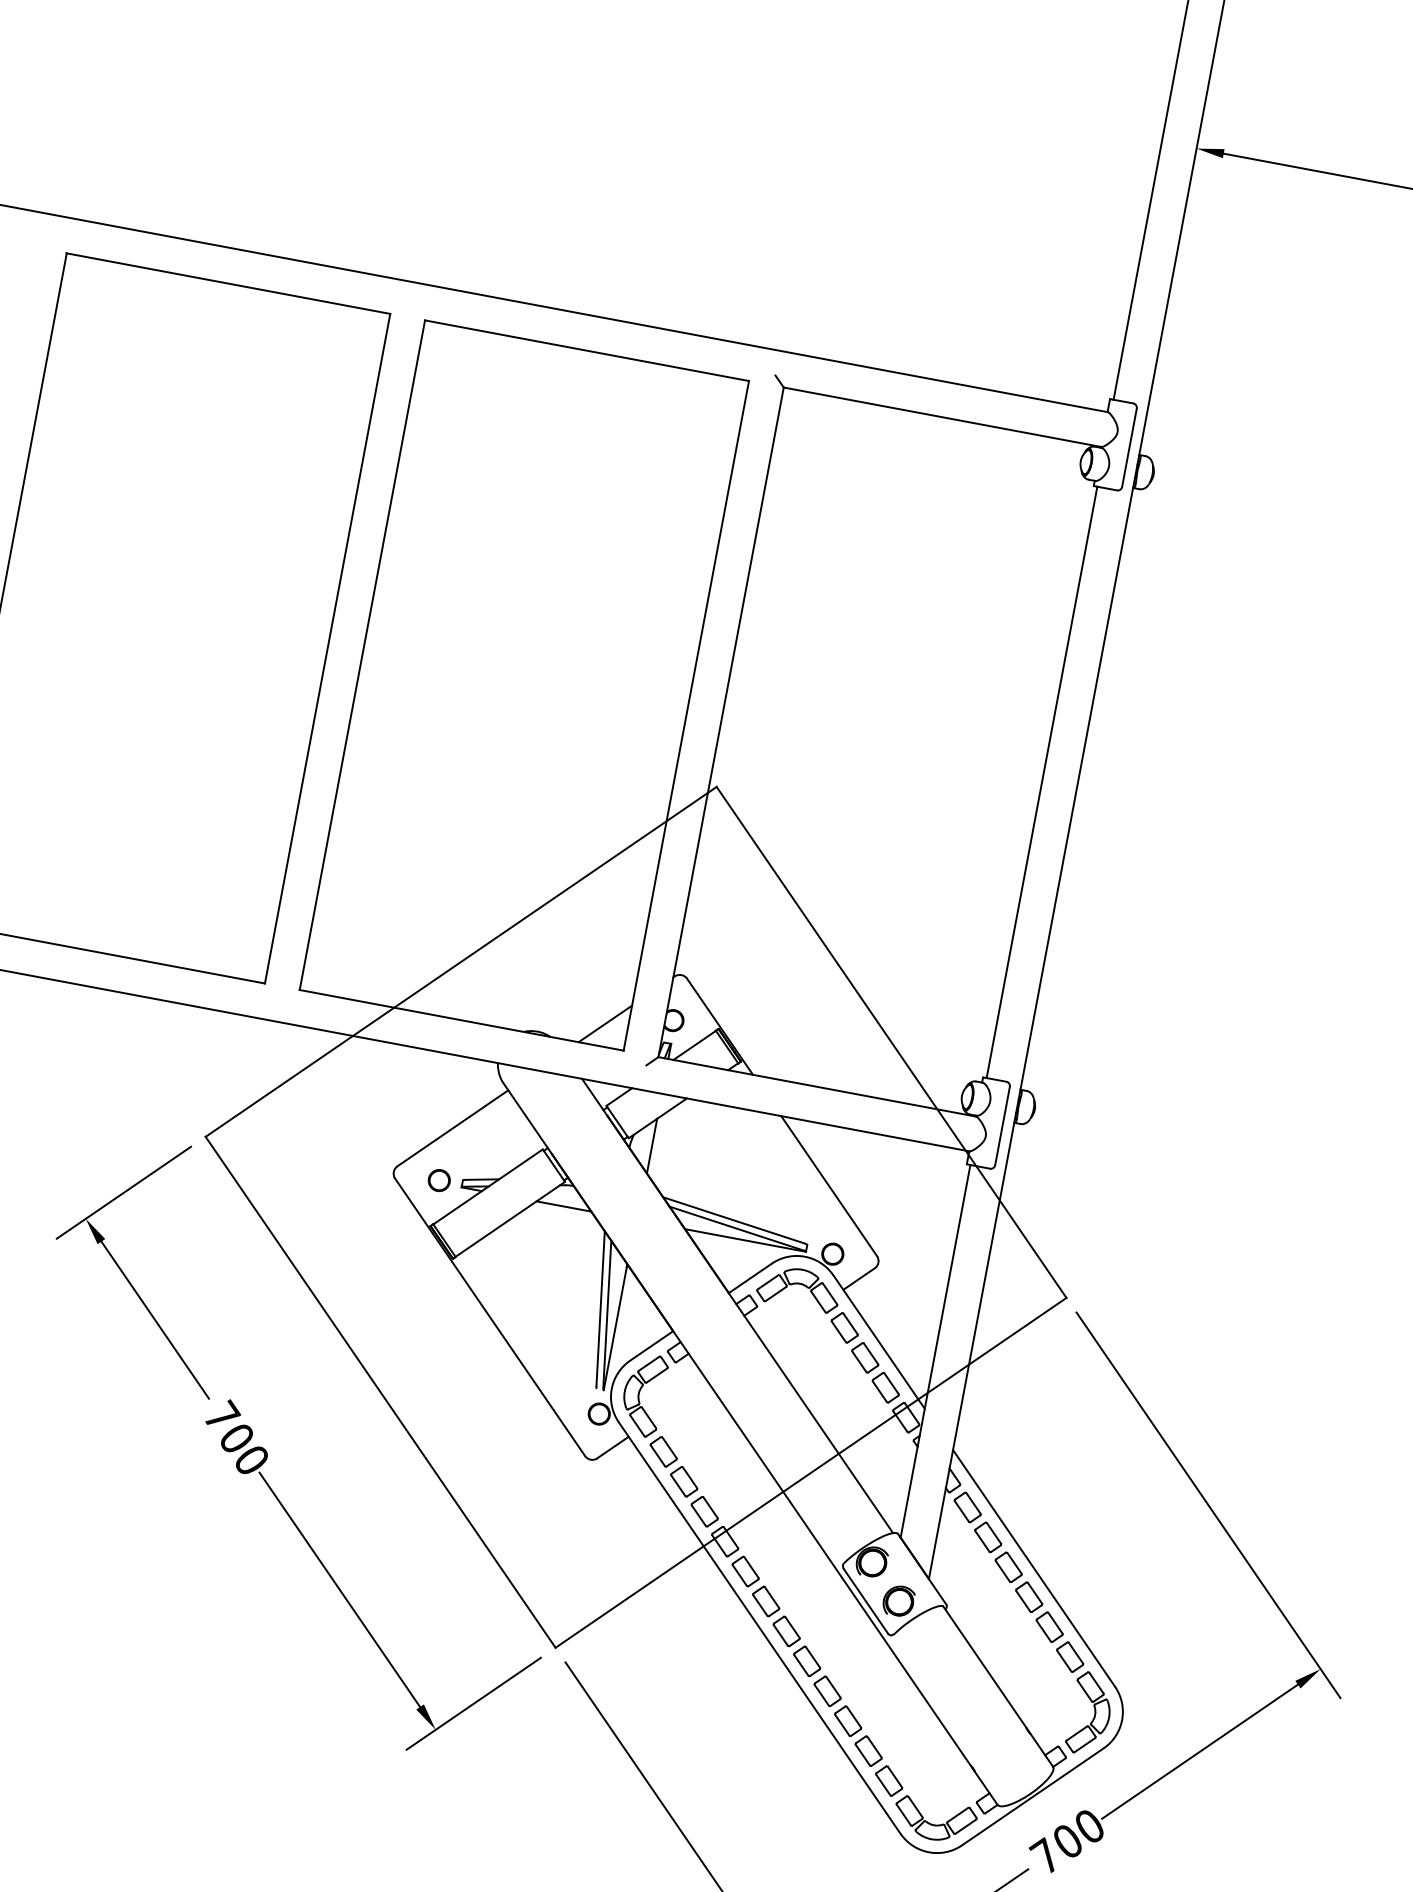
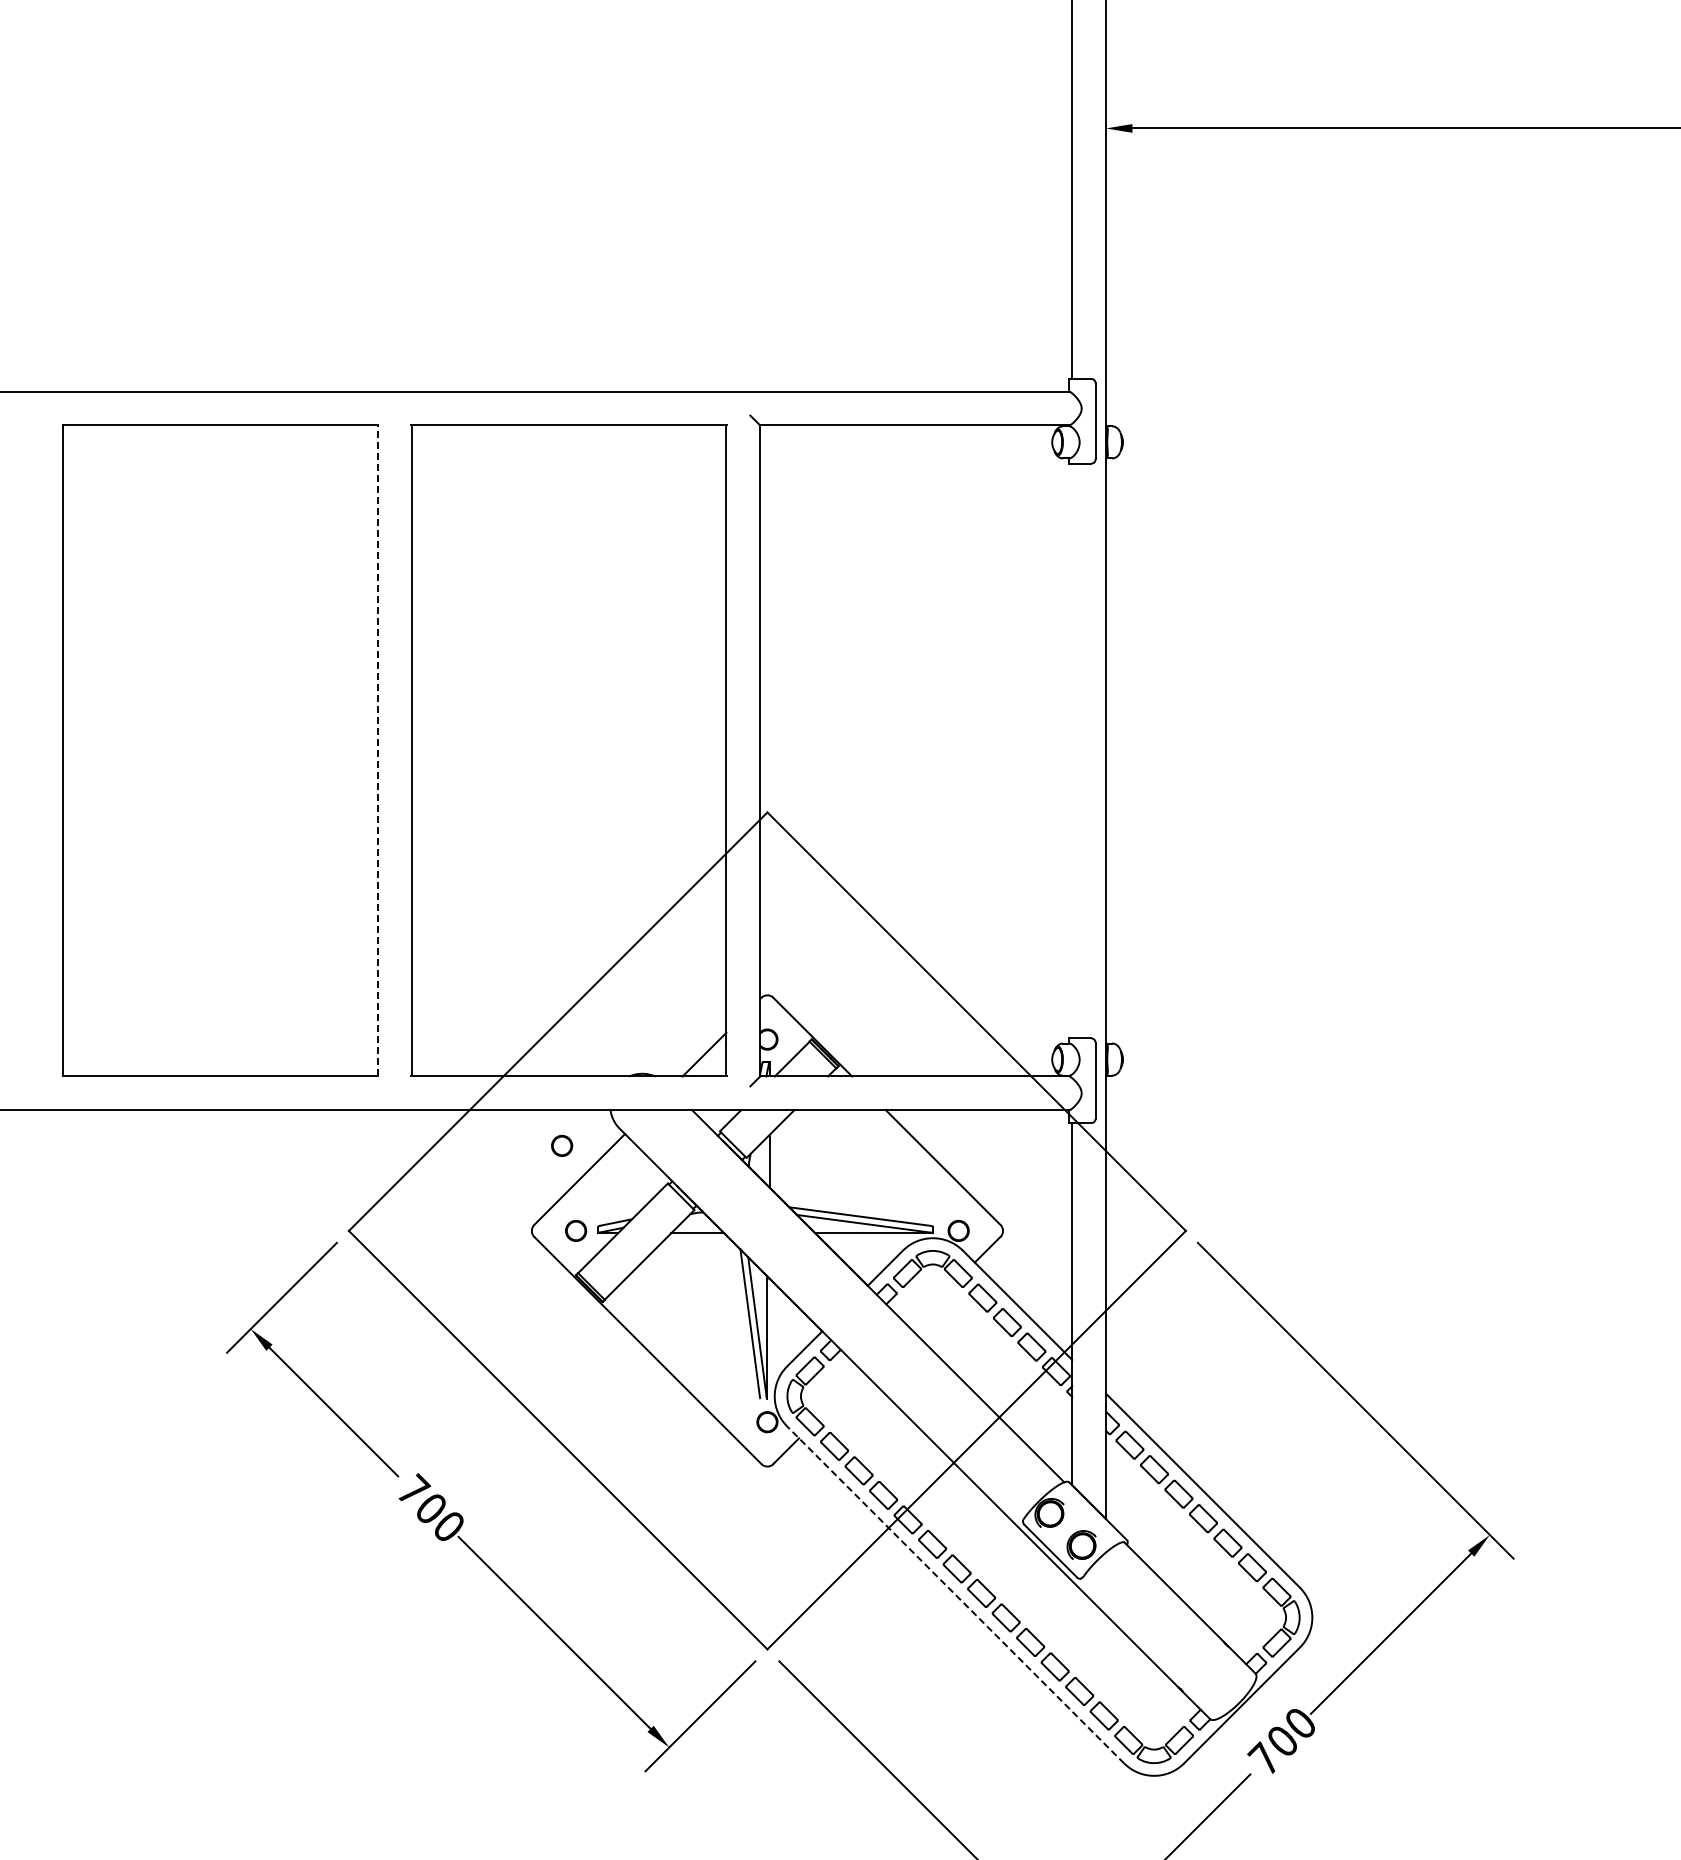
line: (327, 648) -> (377, 750), solid -> dashed
line: (1042, 781) -> (1072, 750), removed
circle: (441, 1090) -> (562, 1145), added
line: (759, 1627) -> (955, 1594), solid -> dashed

